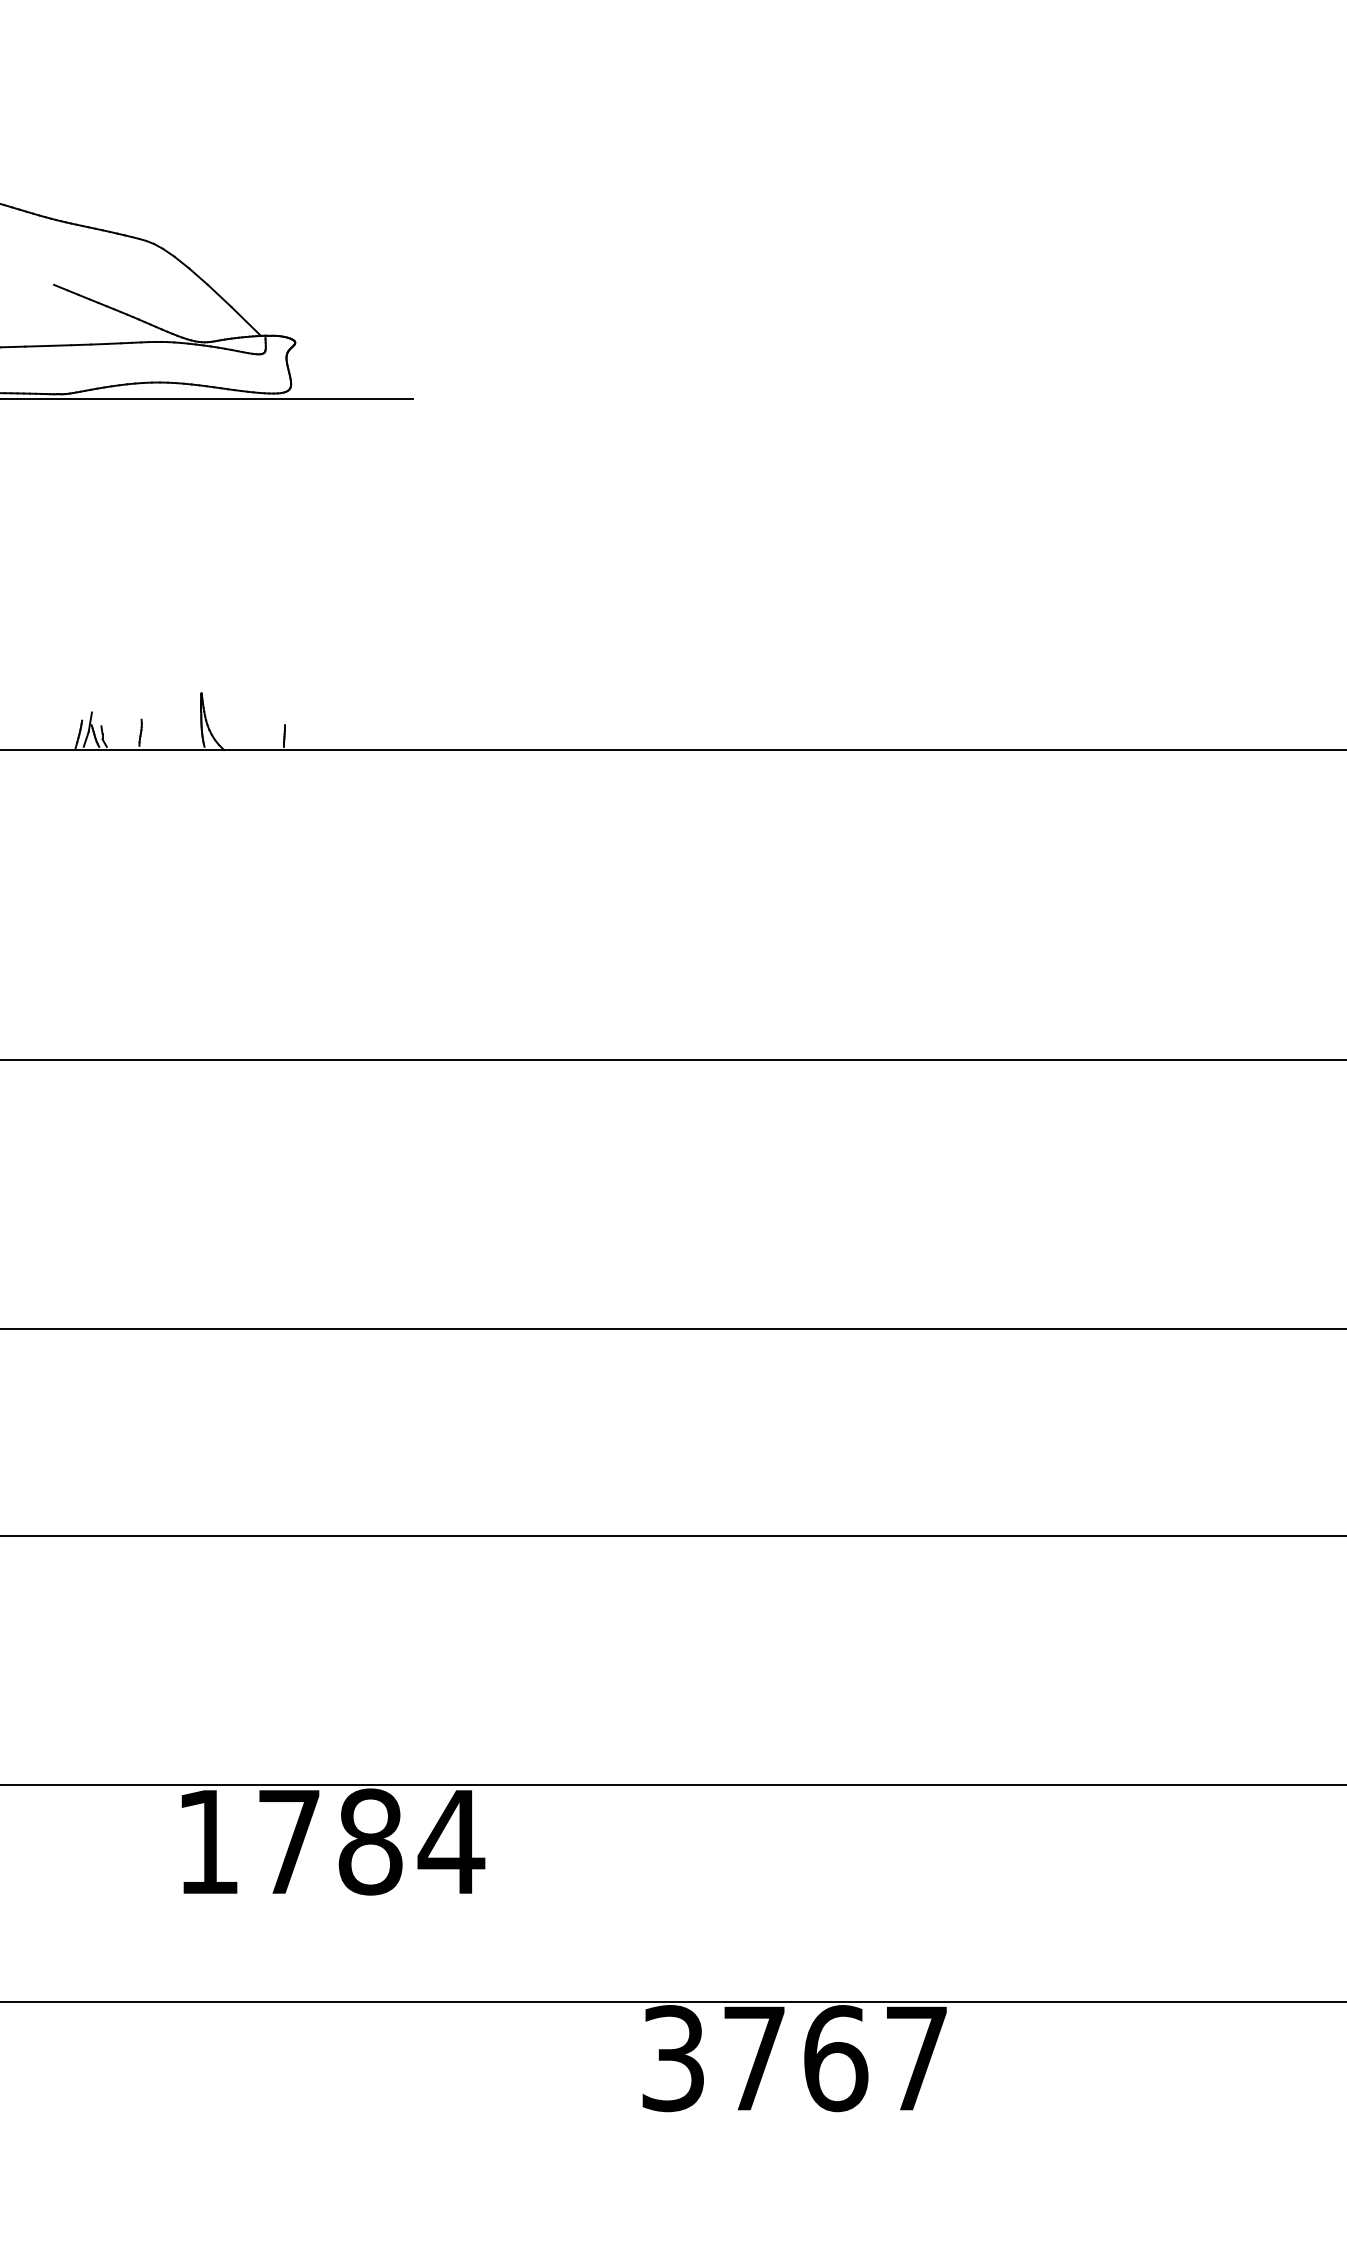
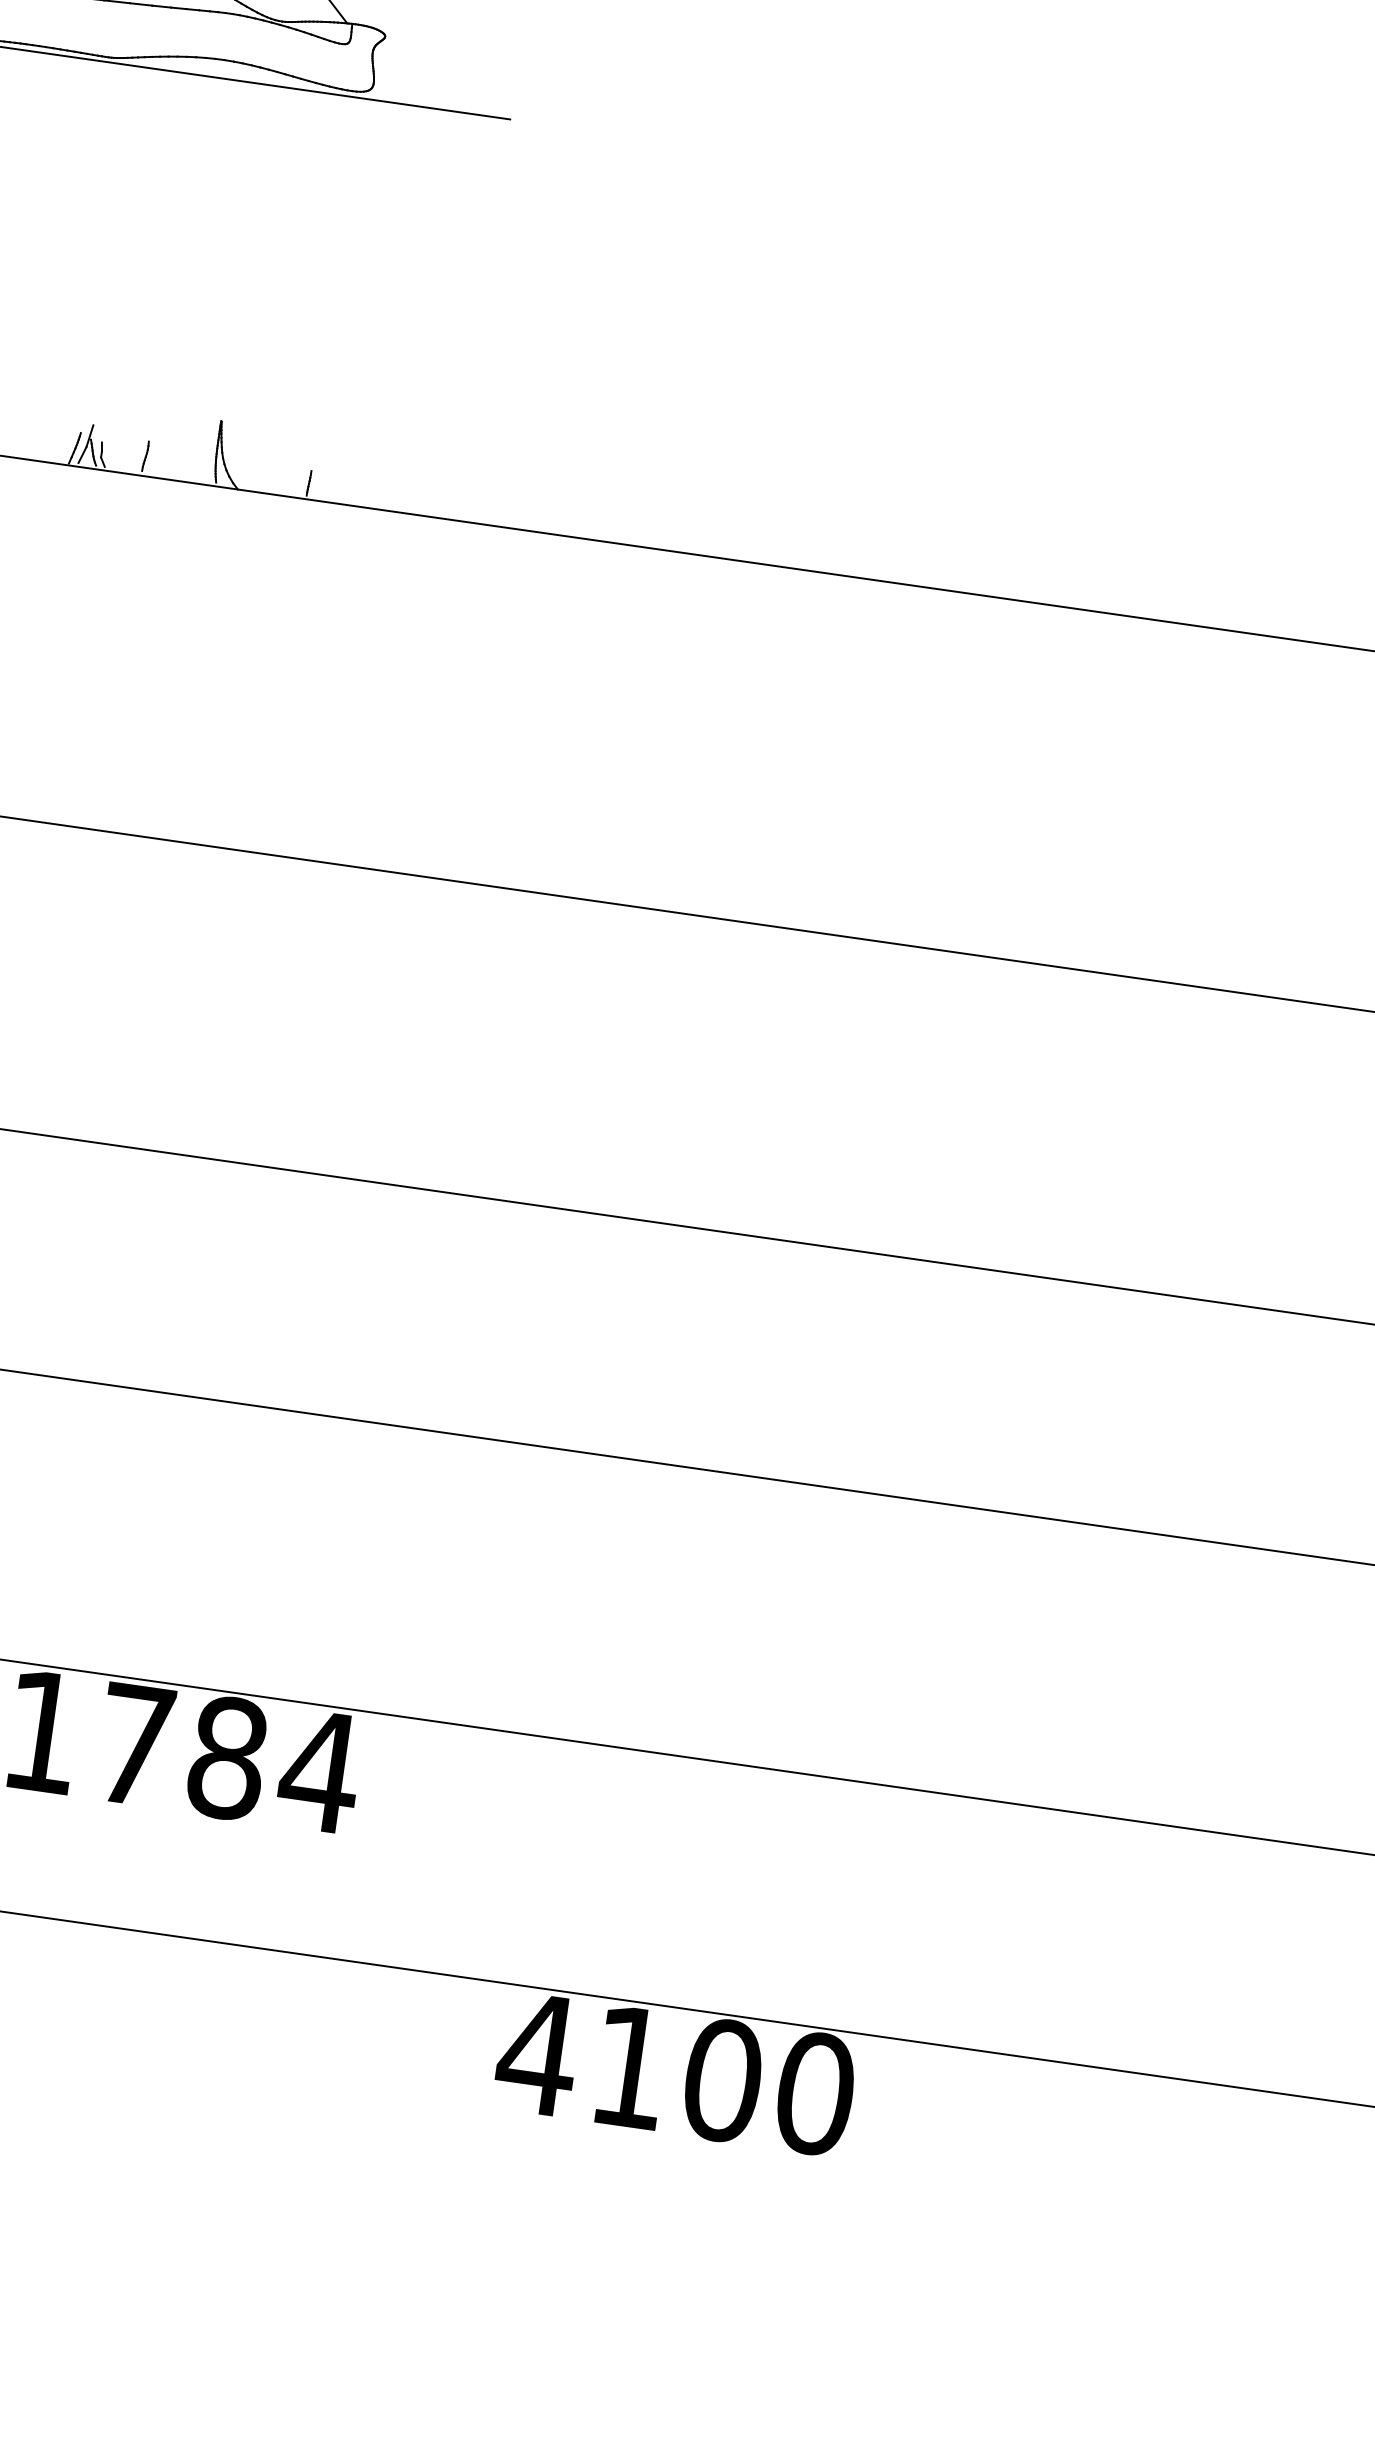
text: (794, 2058) -> (675, 2073), 3767 -> 4100

